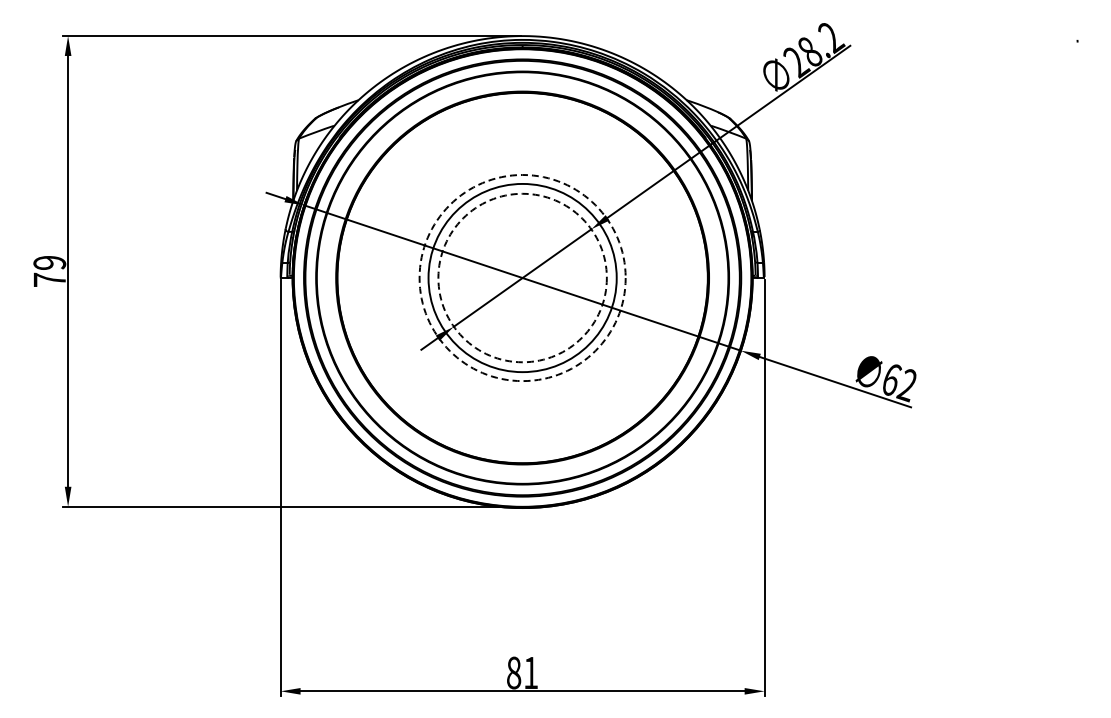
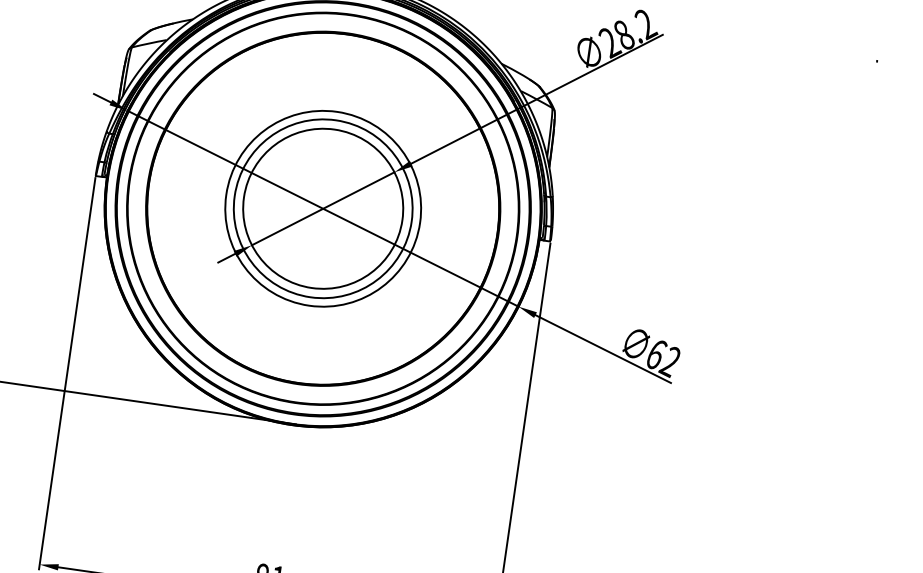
circle: (522, 277) -> (323, 208), dashed -> solid
circle: (522, 277) -> (323, 208), dashed -> solid

